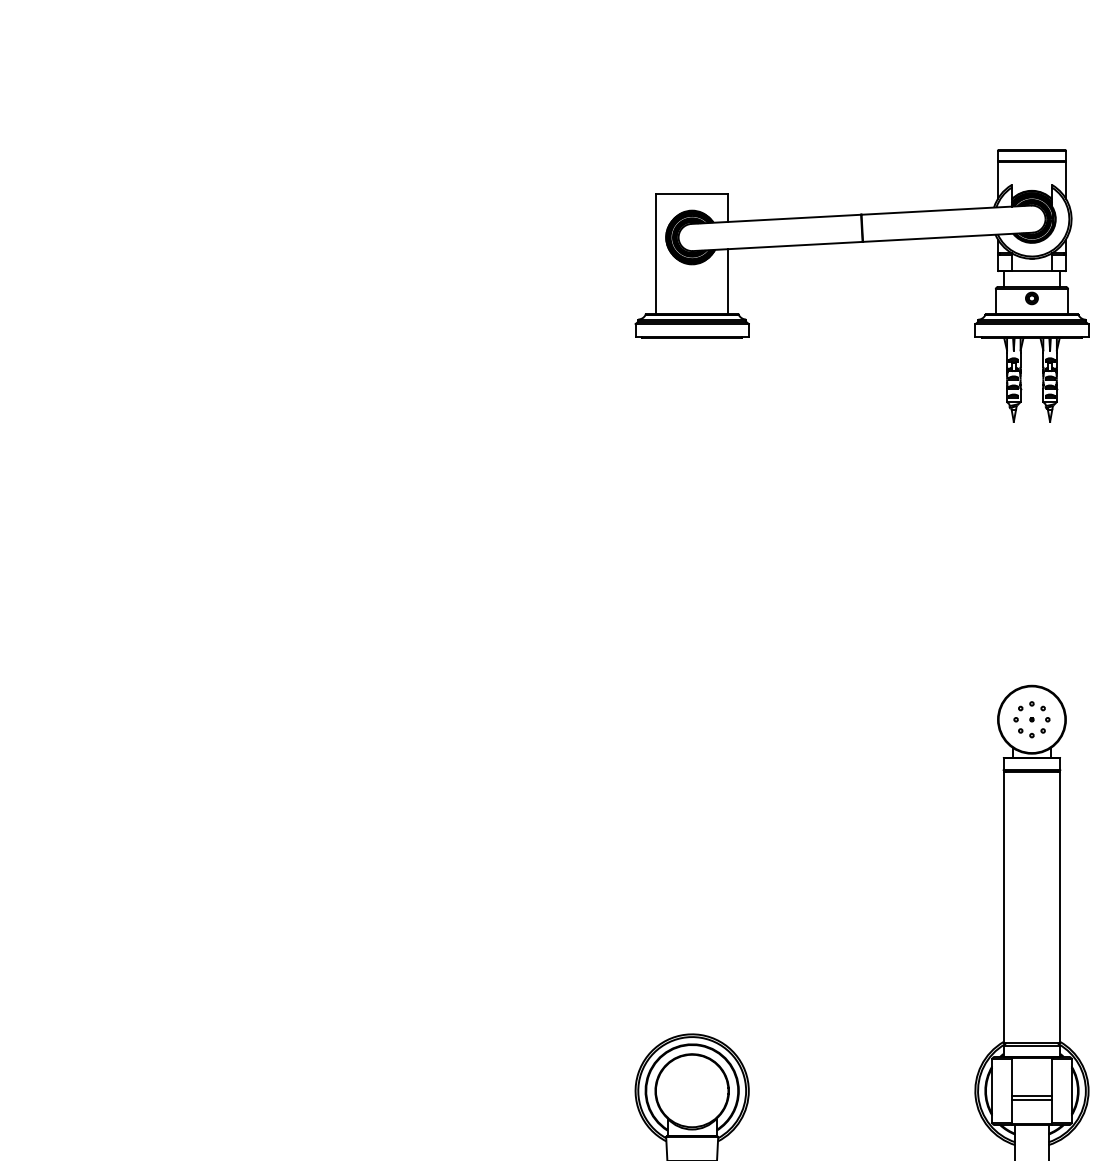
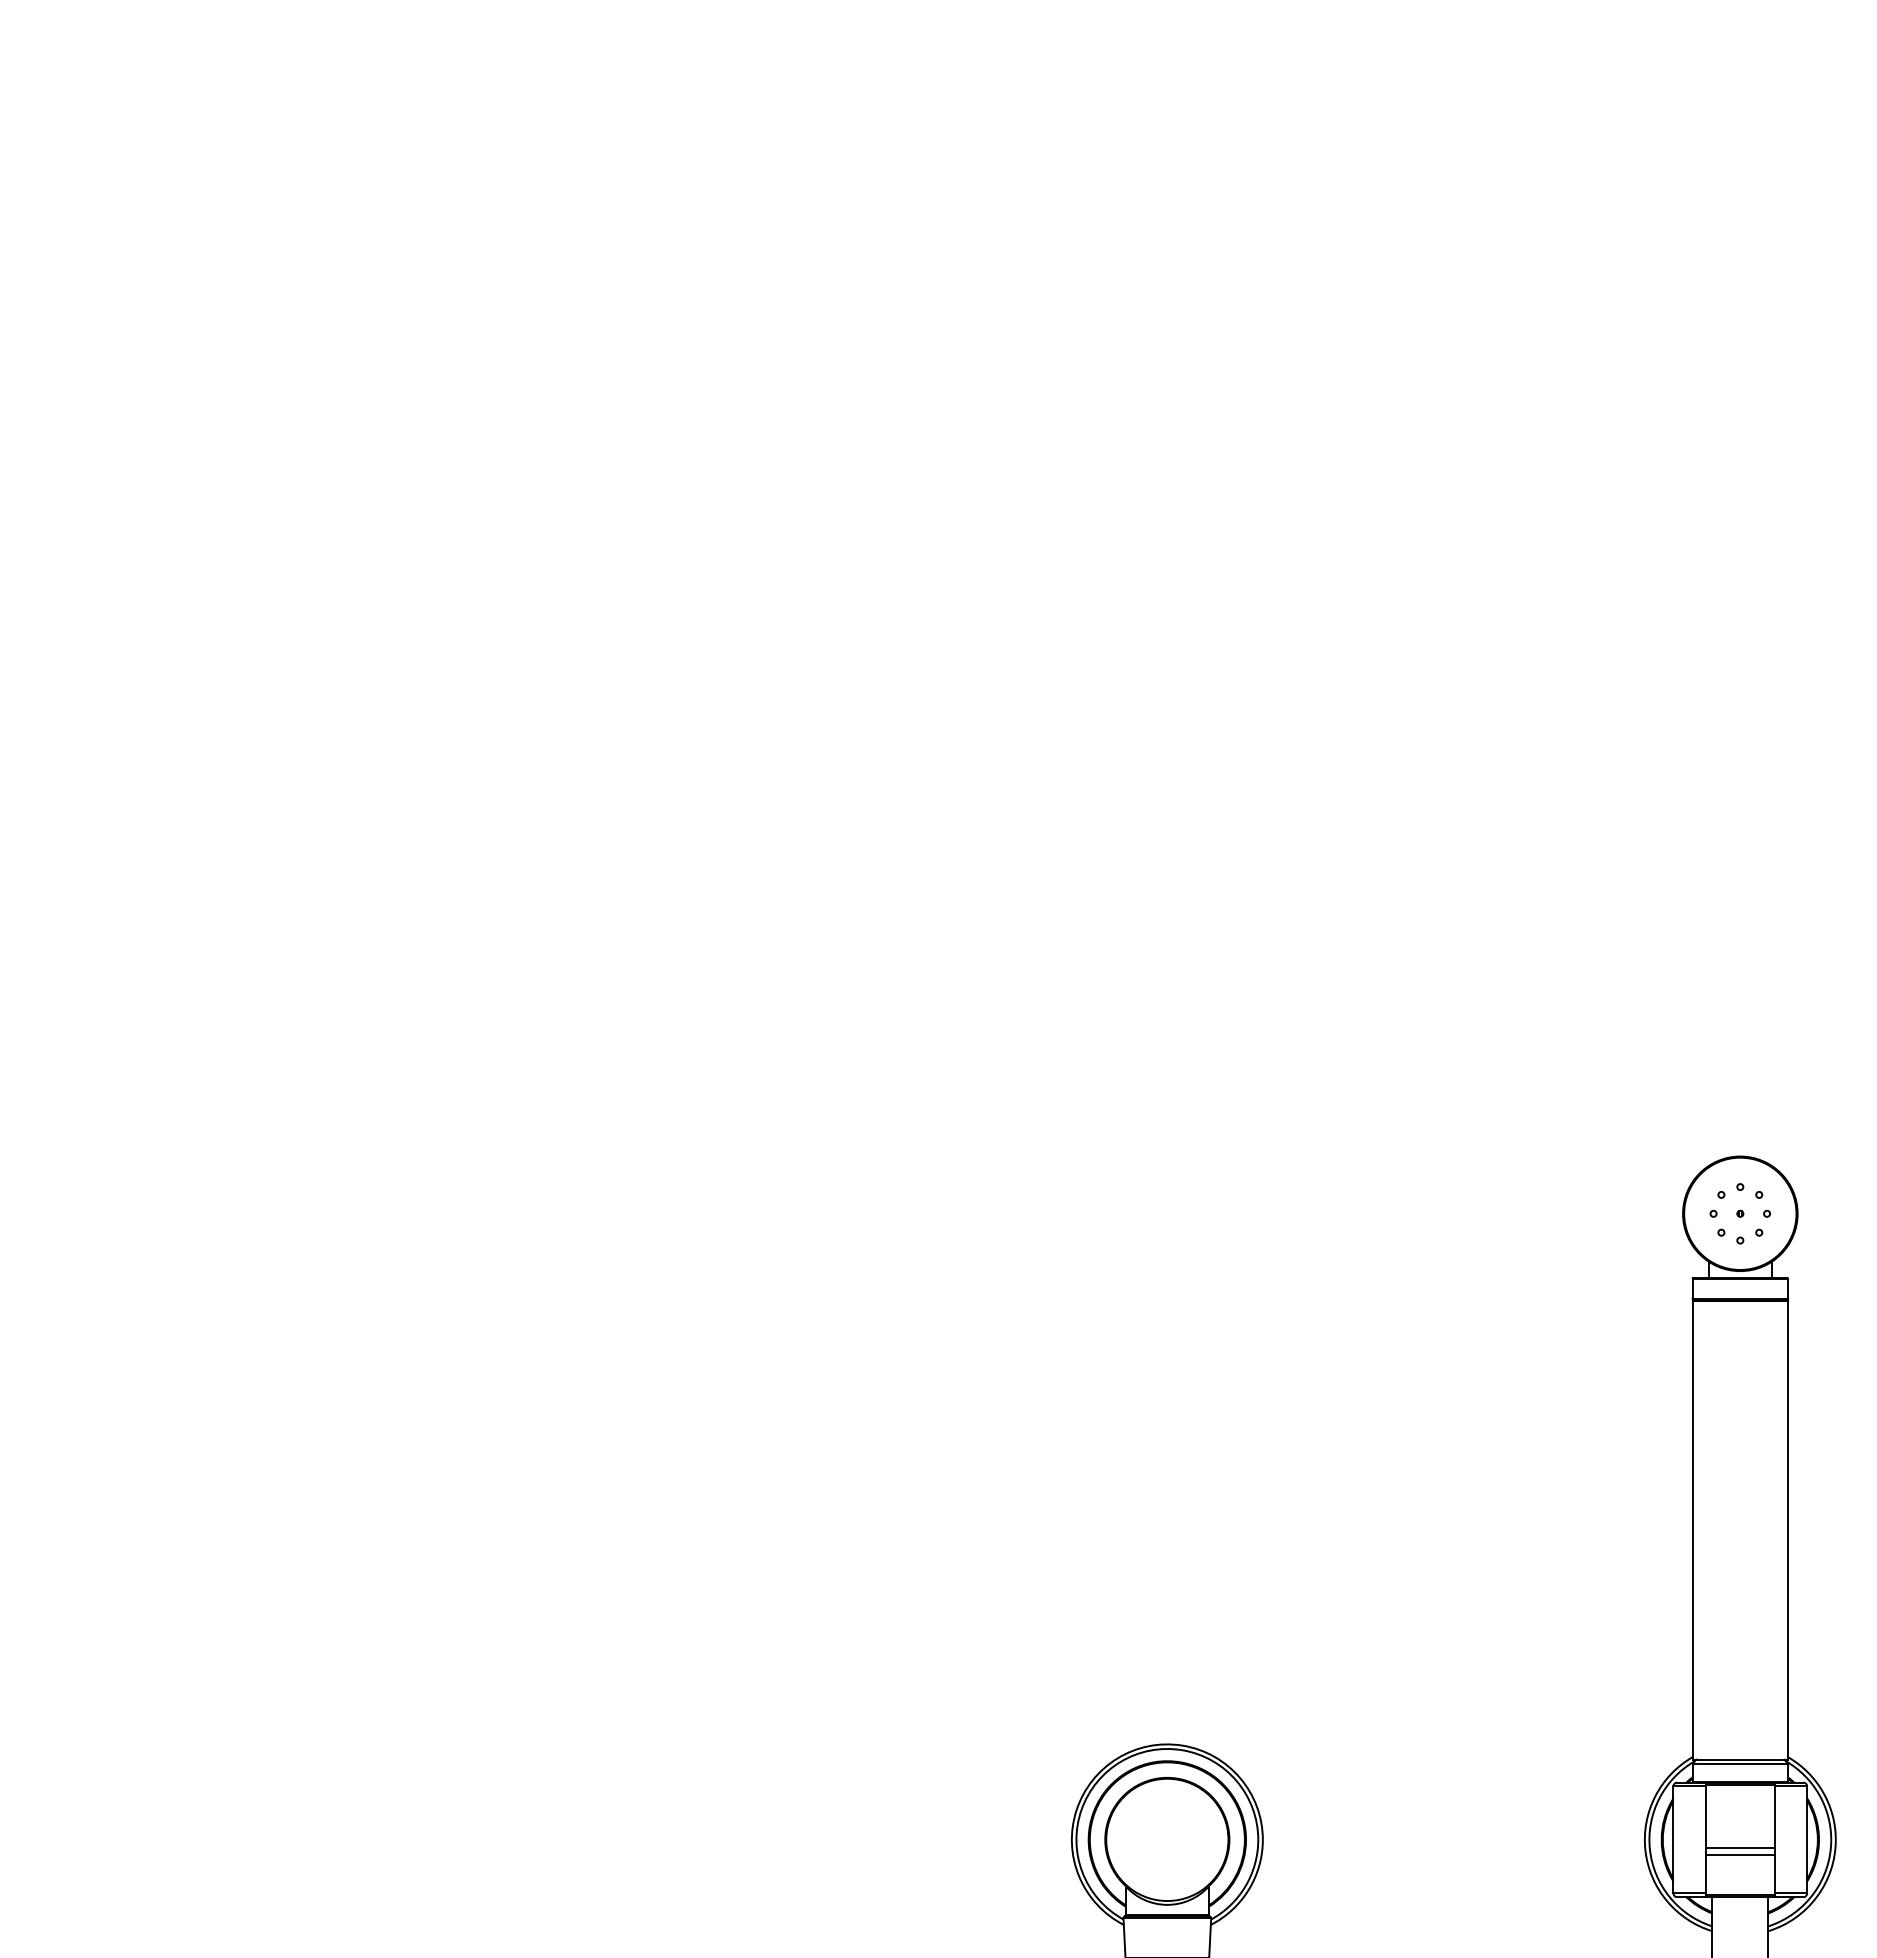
part: (857, 243) -> (1446, 410), removed

